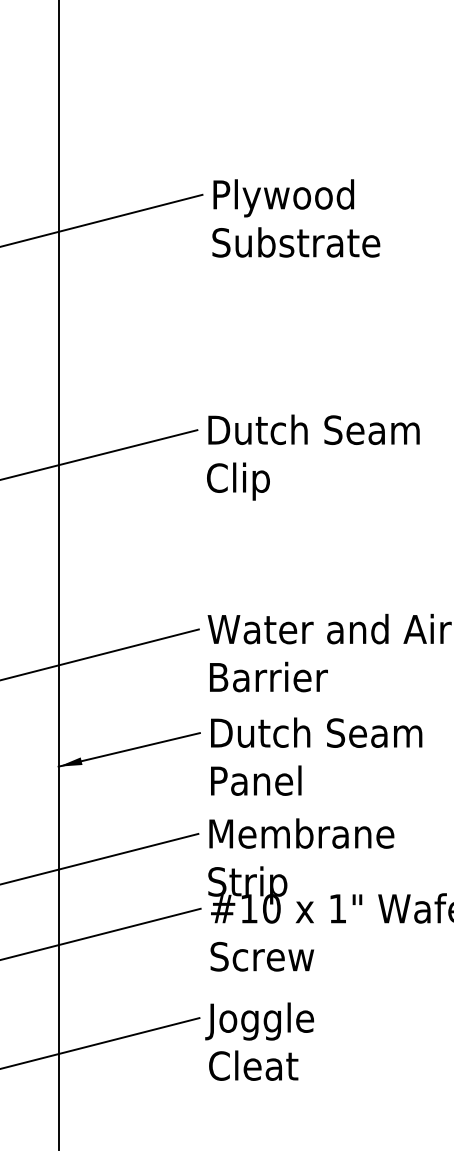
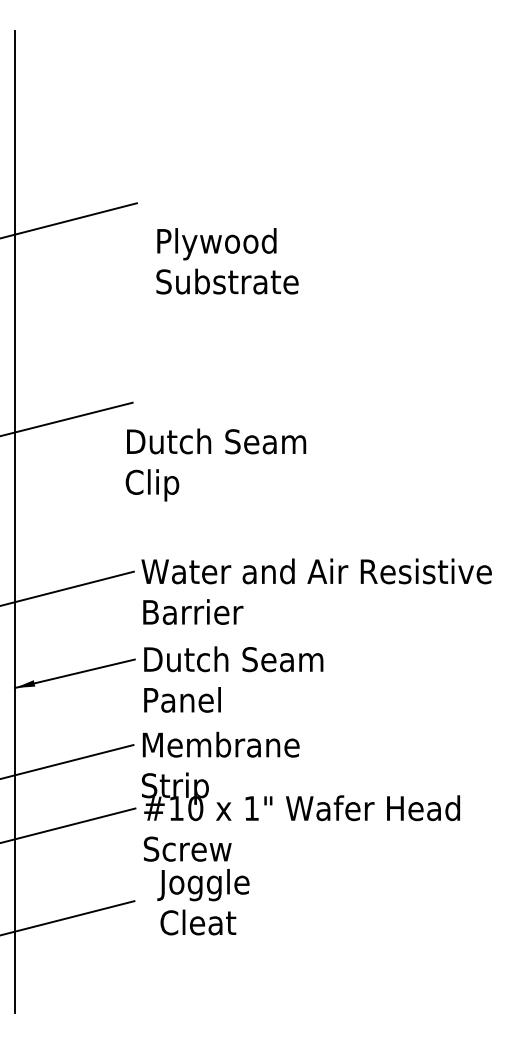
text: (296, 218) -> (227, 261), moved
text: (312, 457) -> (215, 464), moved
text: (259, 1042) -> (203, 902), moved

